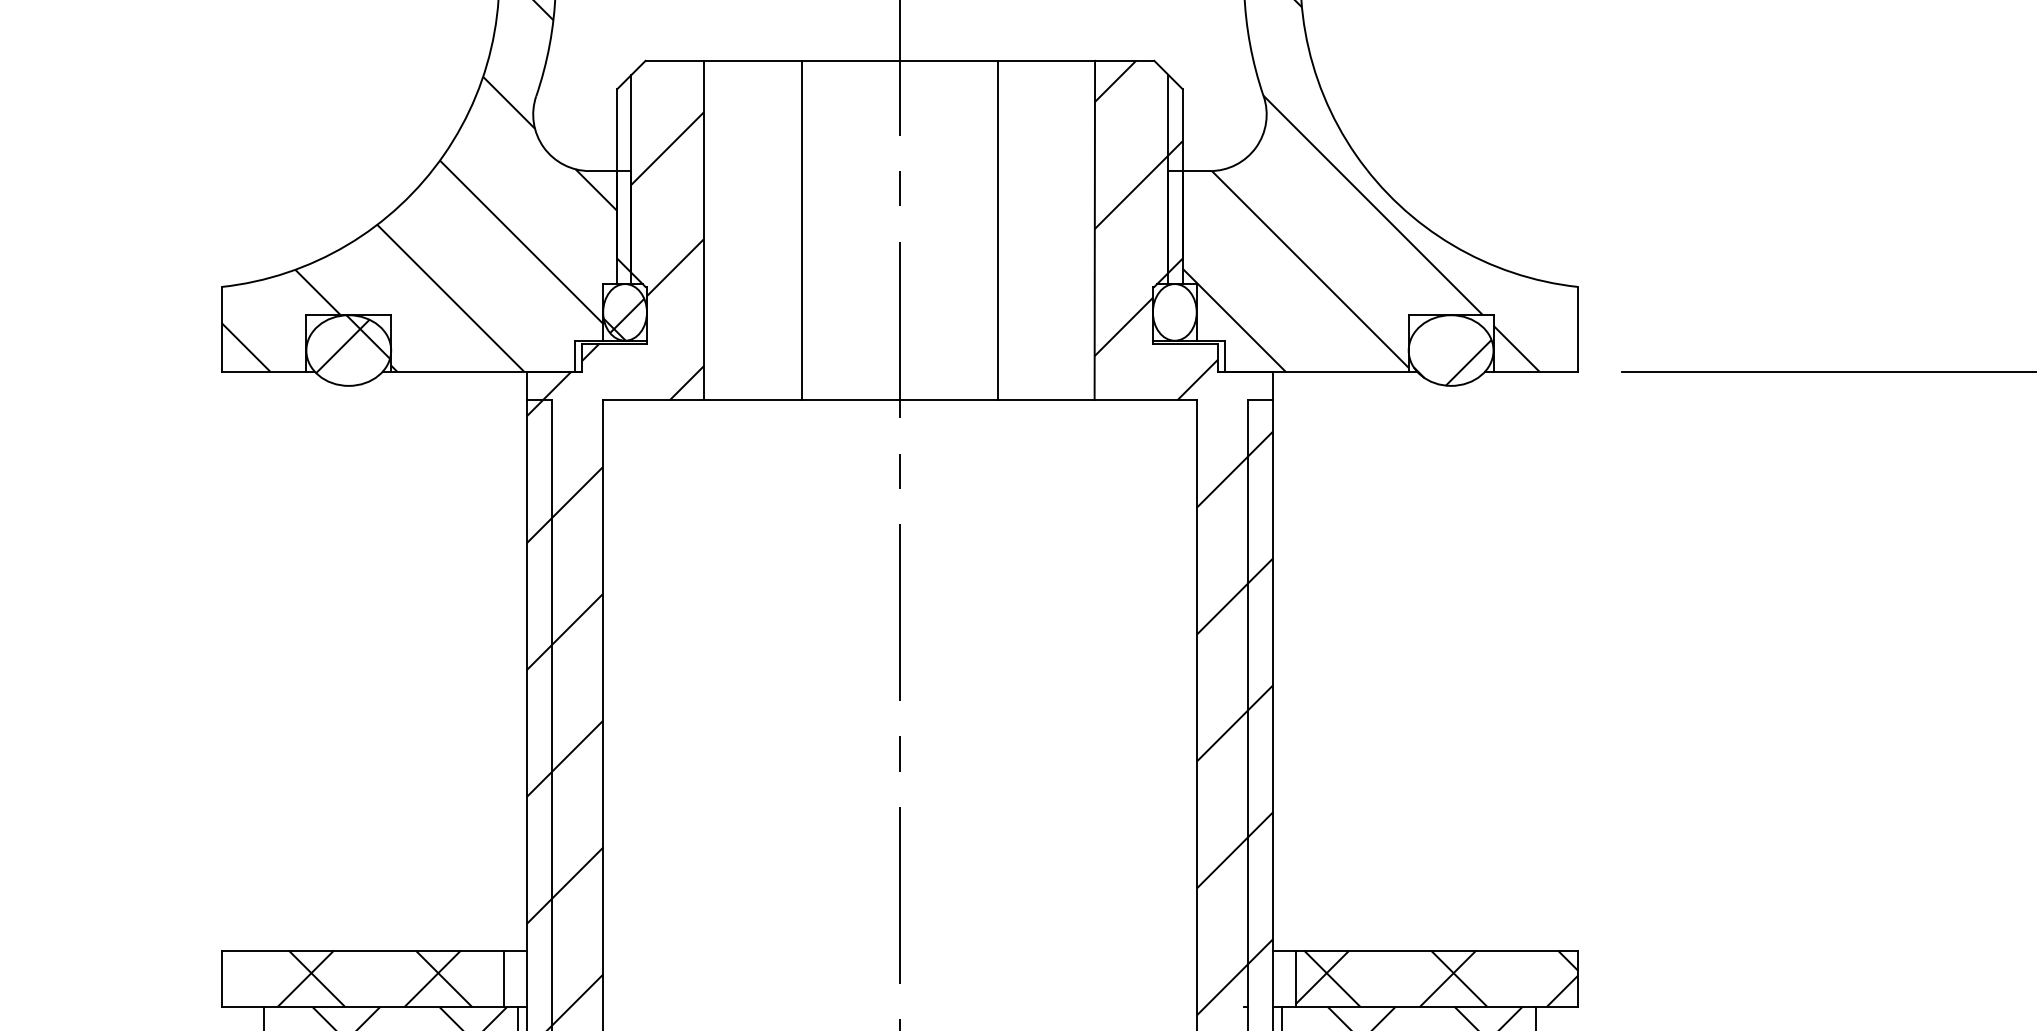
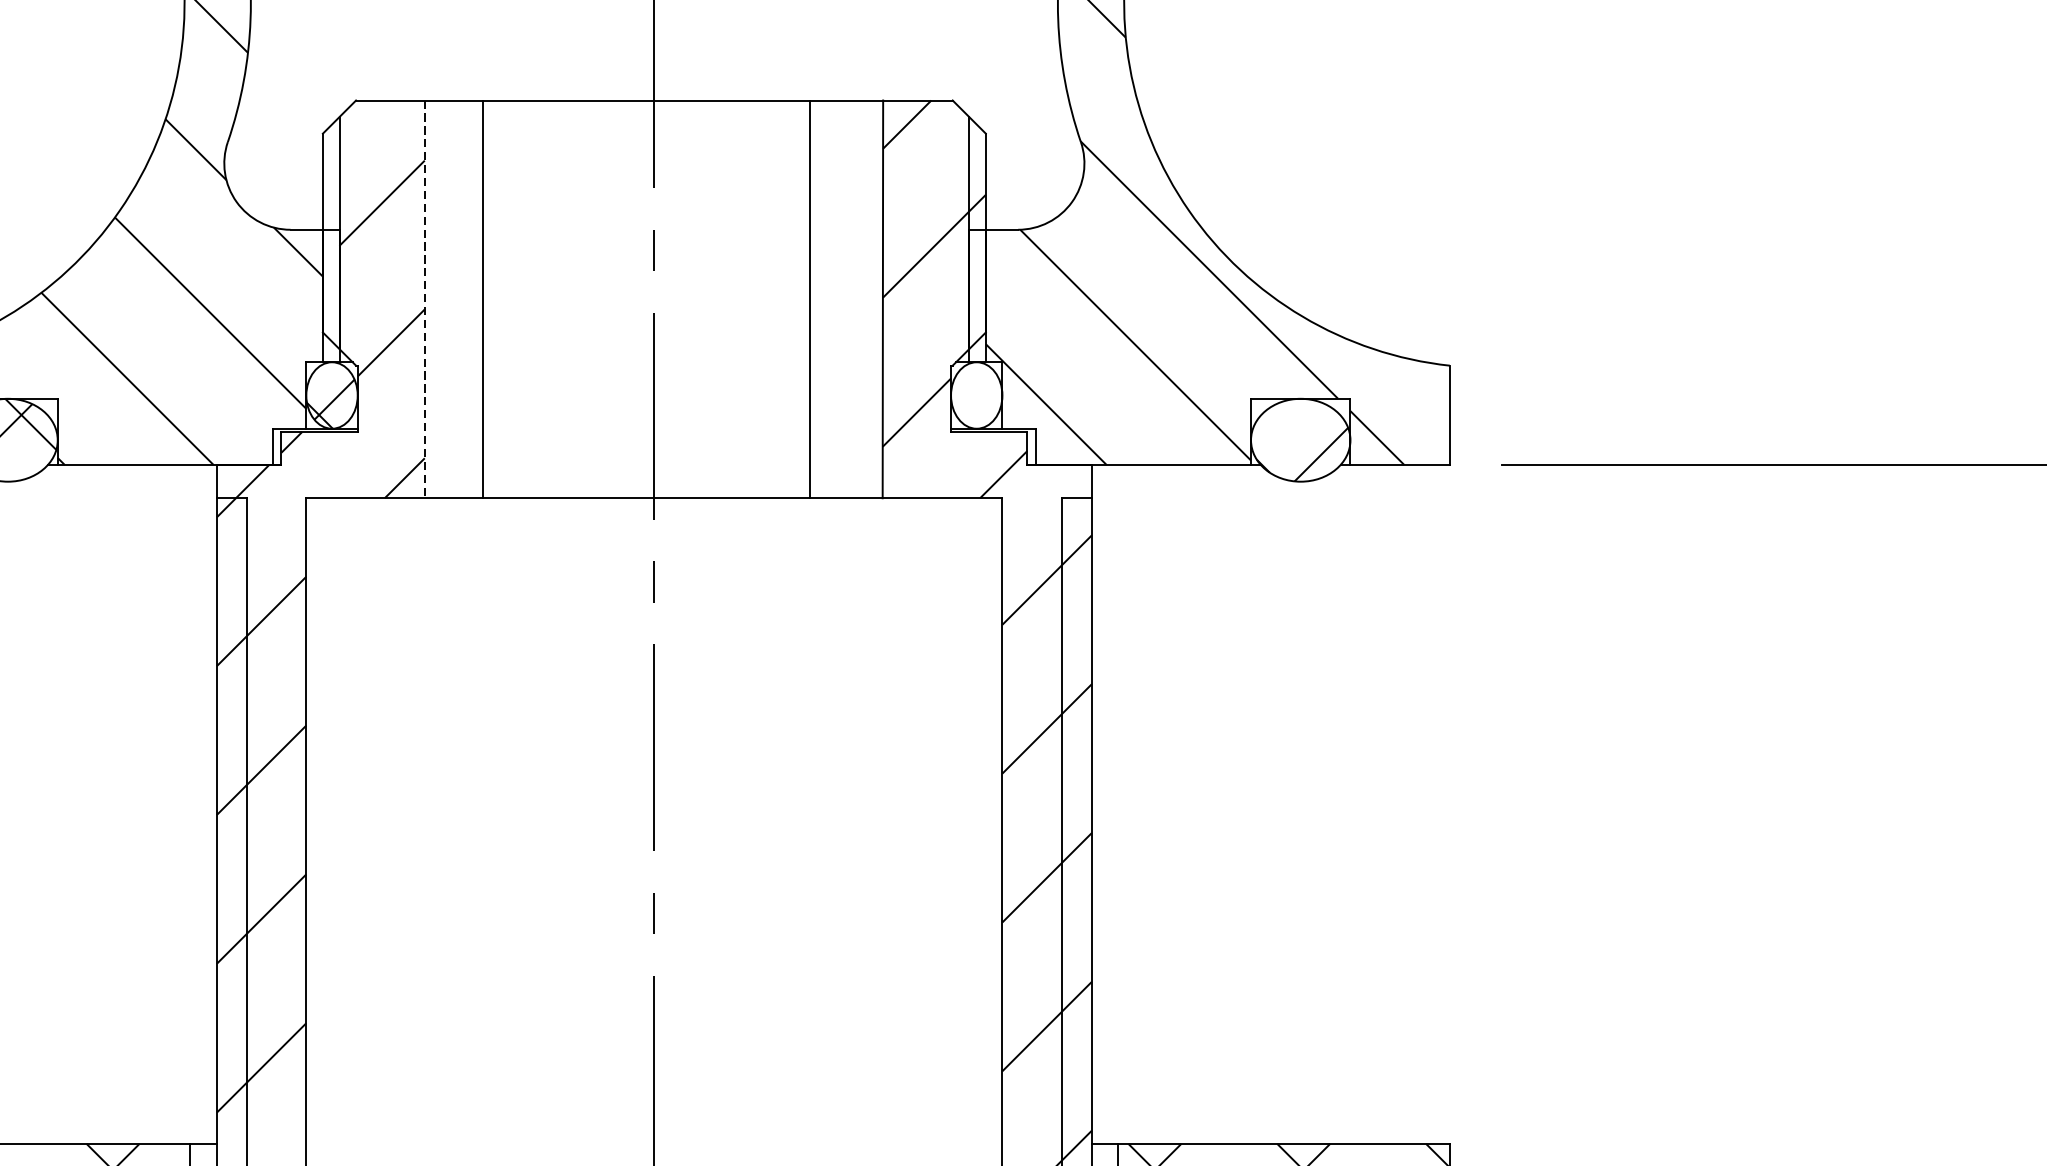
line: (704, 230) -> (425, 299), solid -> dashed
line: (802, 230) -> (483, 299), moved
line: (997, 230) -> (809, 299), moved

